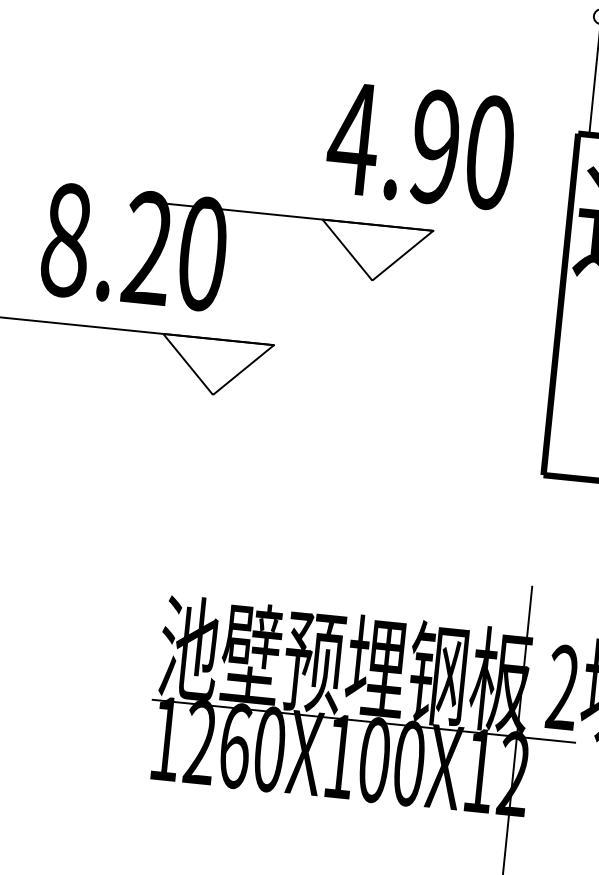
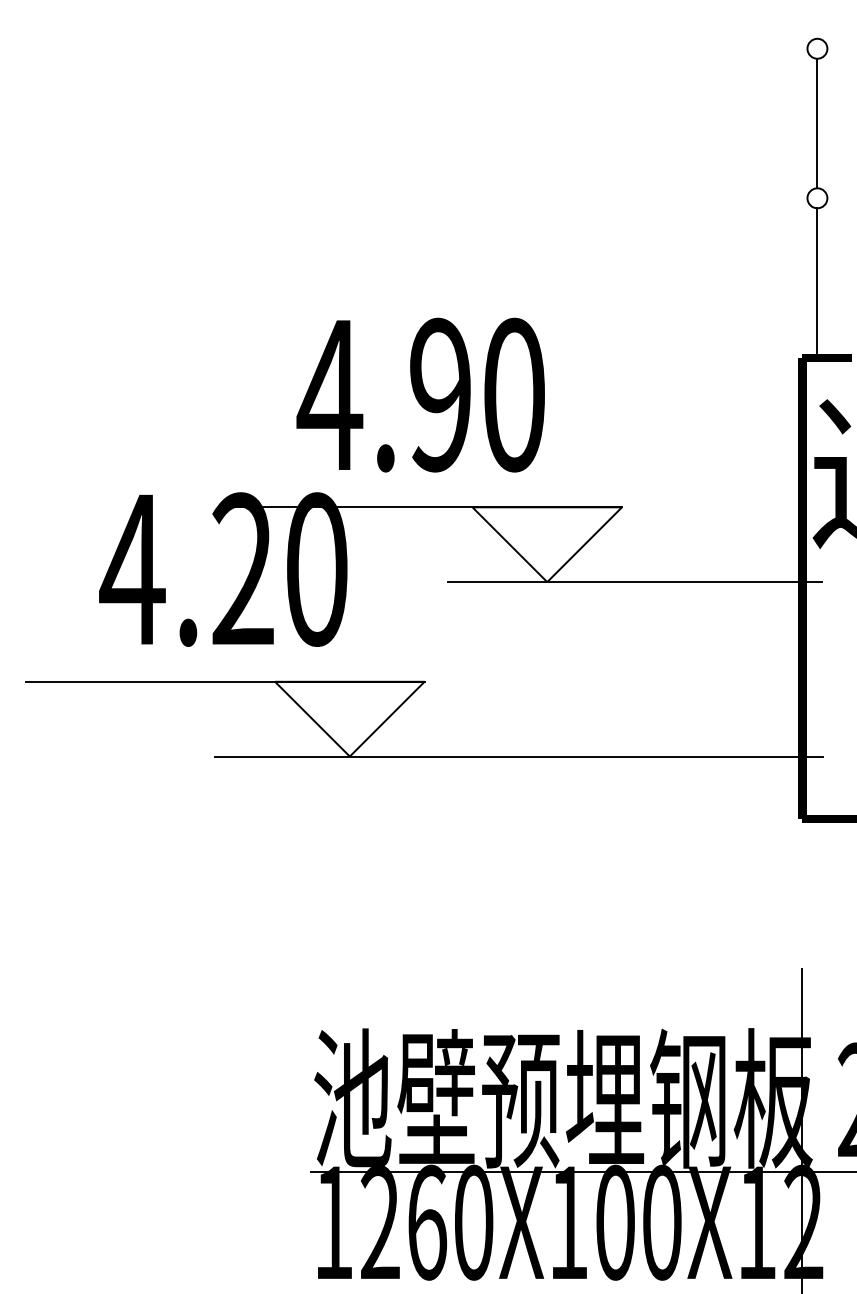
text: (420, 145) -> (420, 394), moved
text: (66, 240) -> (132, 569), 8.20 -> 4.20
line: (436, 287) -> (634, 582), added
line: (337, 407) -> (518, 756), added

